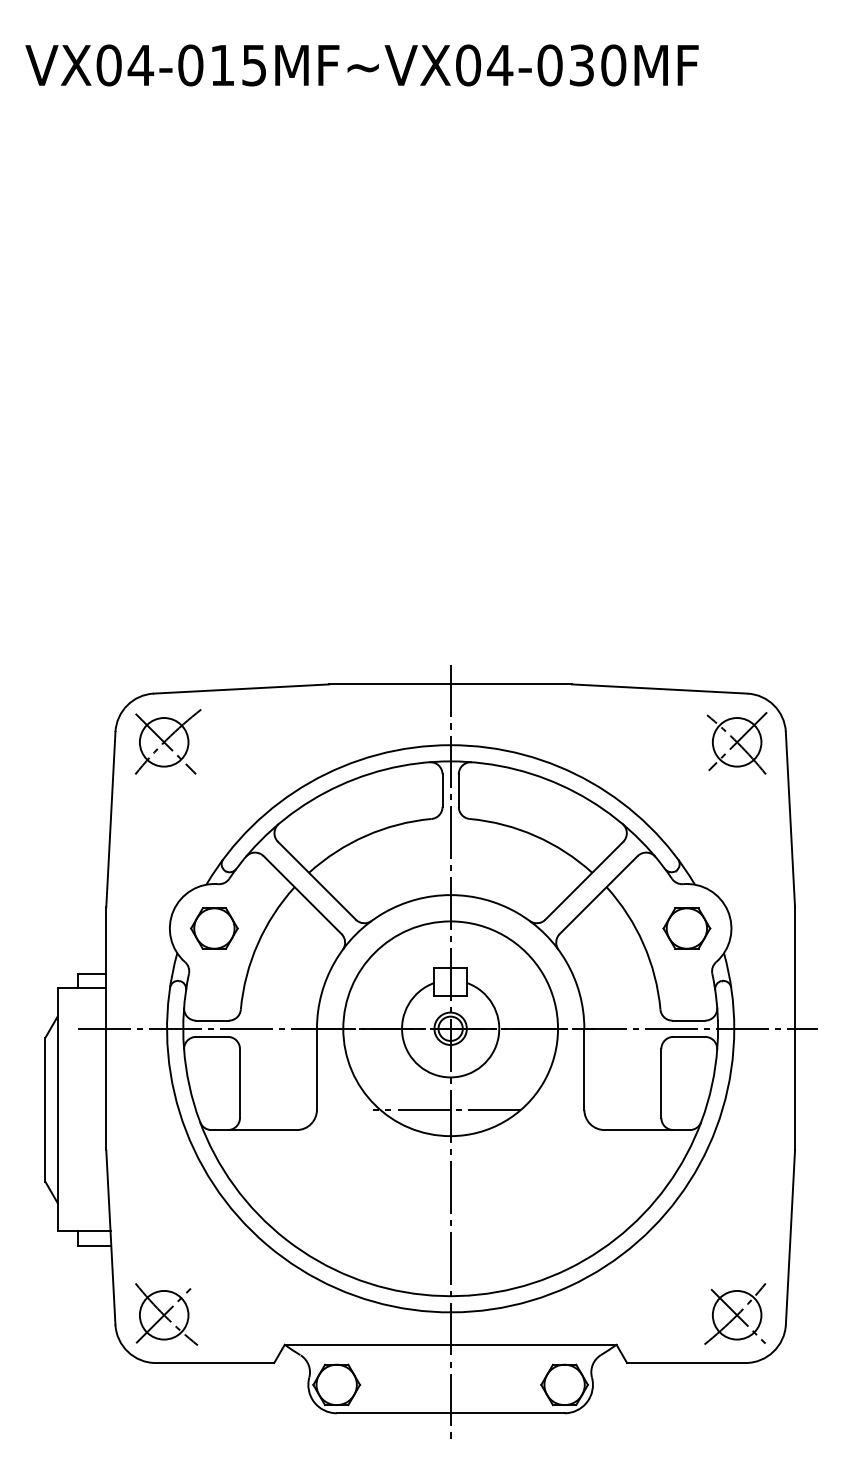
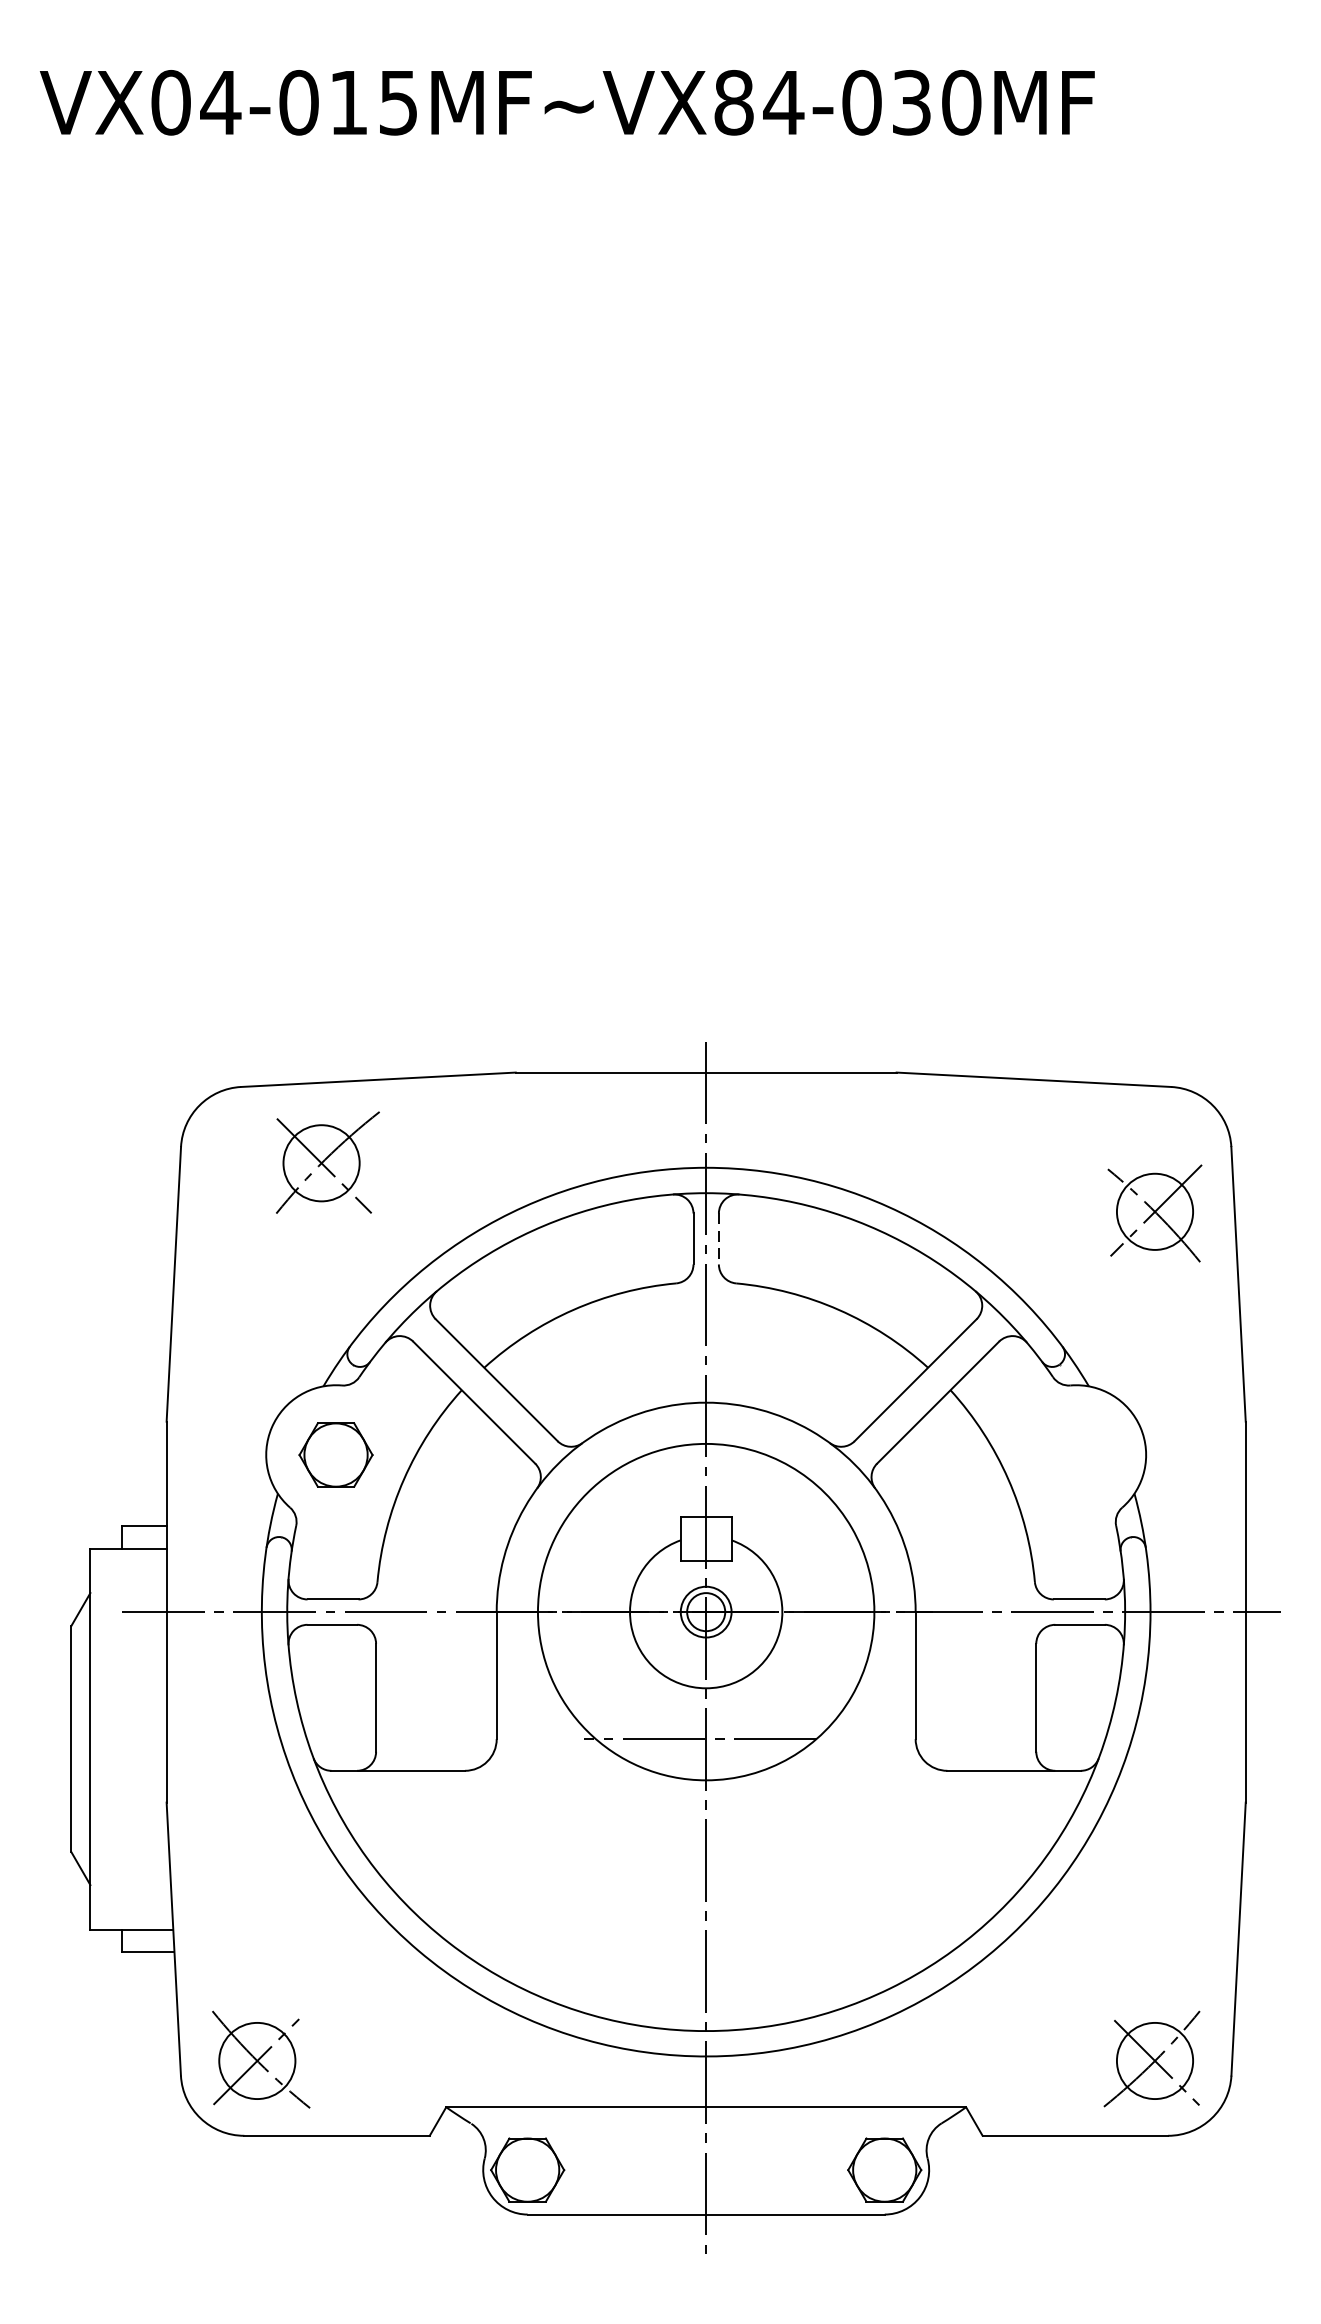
text: (468, 65) -> (734, 102), VX04-015MF~VX04-030MF -> VX04-015MF~VX84-030MF
part: (167, 741) -> (326, 1162), moved
part: (736, 743) -> (1154, 1213), moved
line: (458, 791) -> (718, 1240), solid -> dashed
part: (686, 928) -> (1075, 1454), removed

